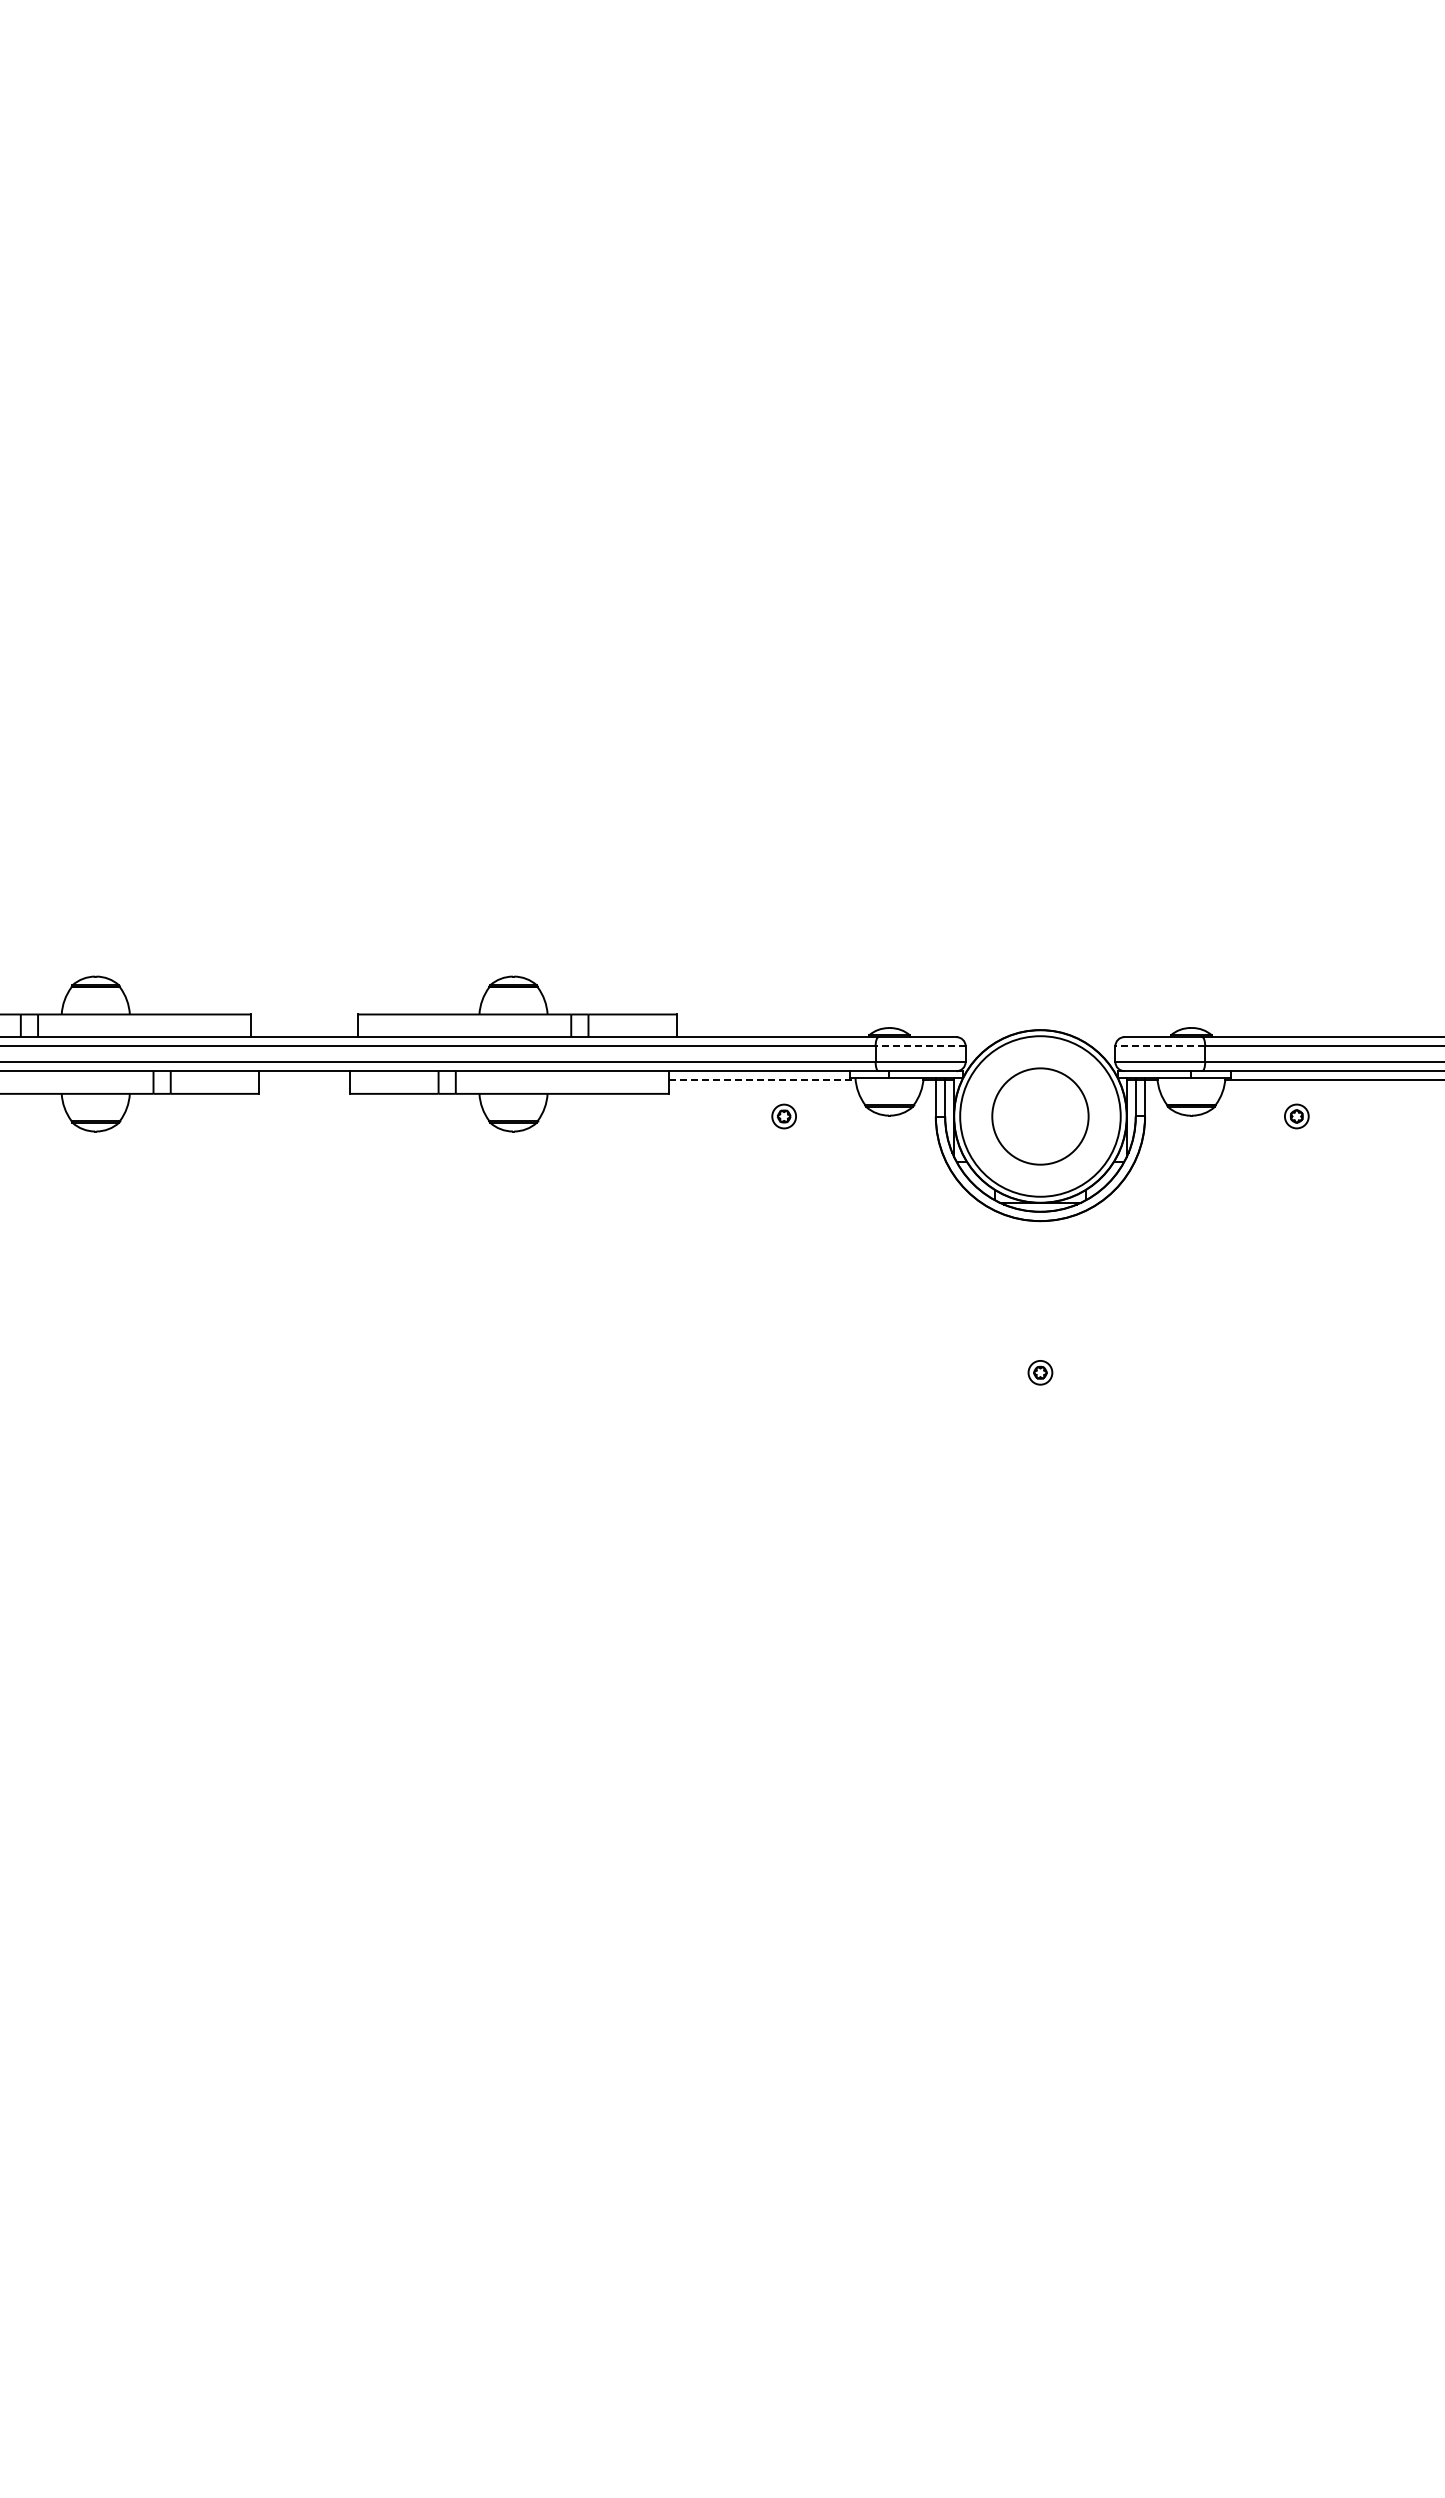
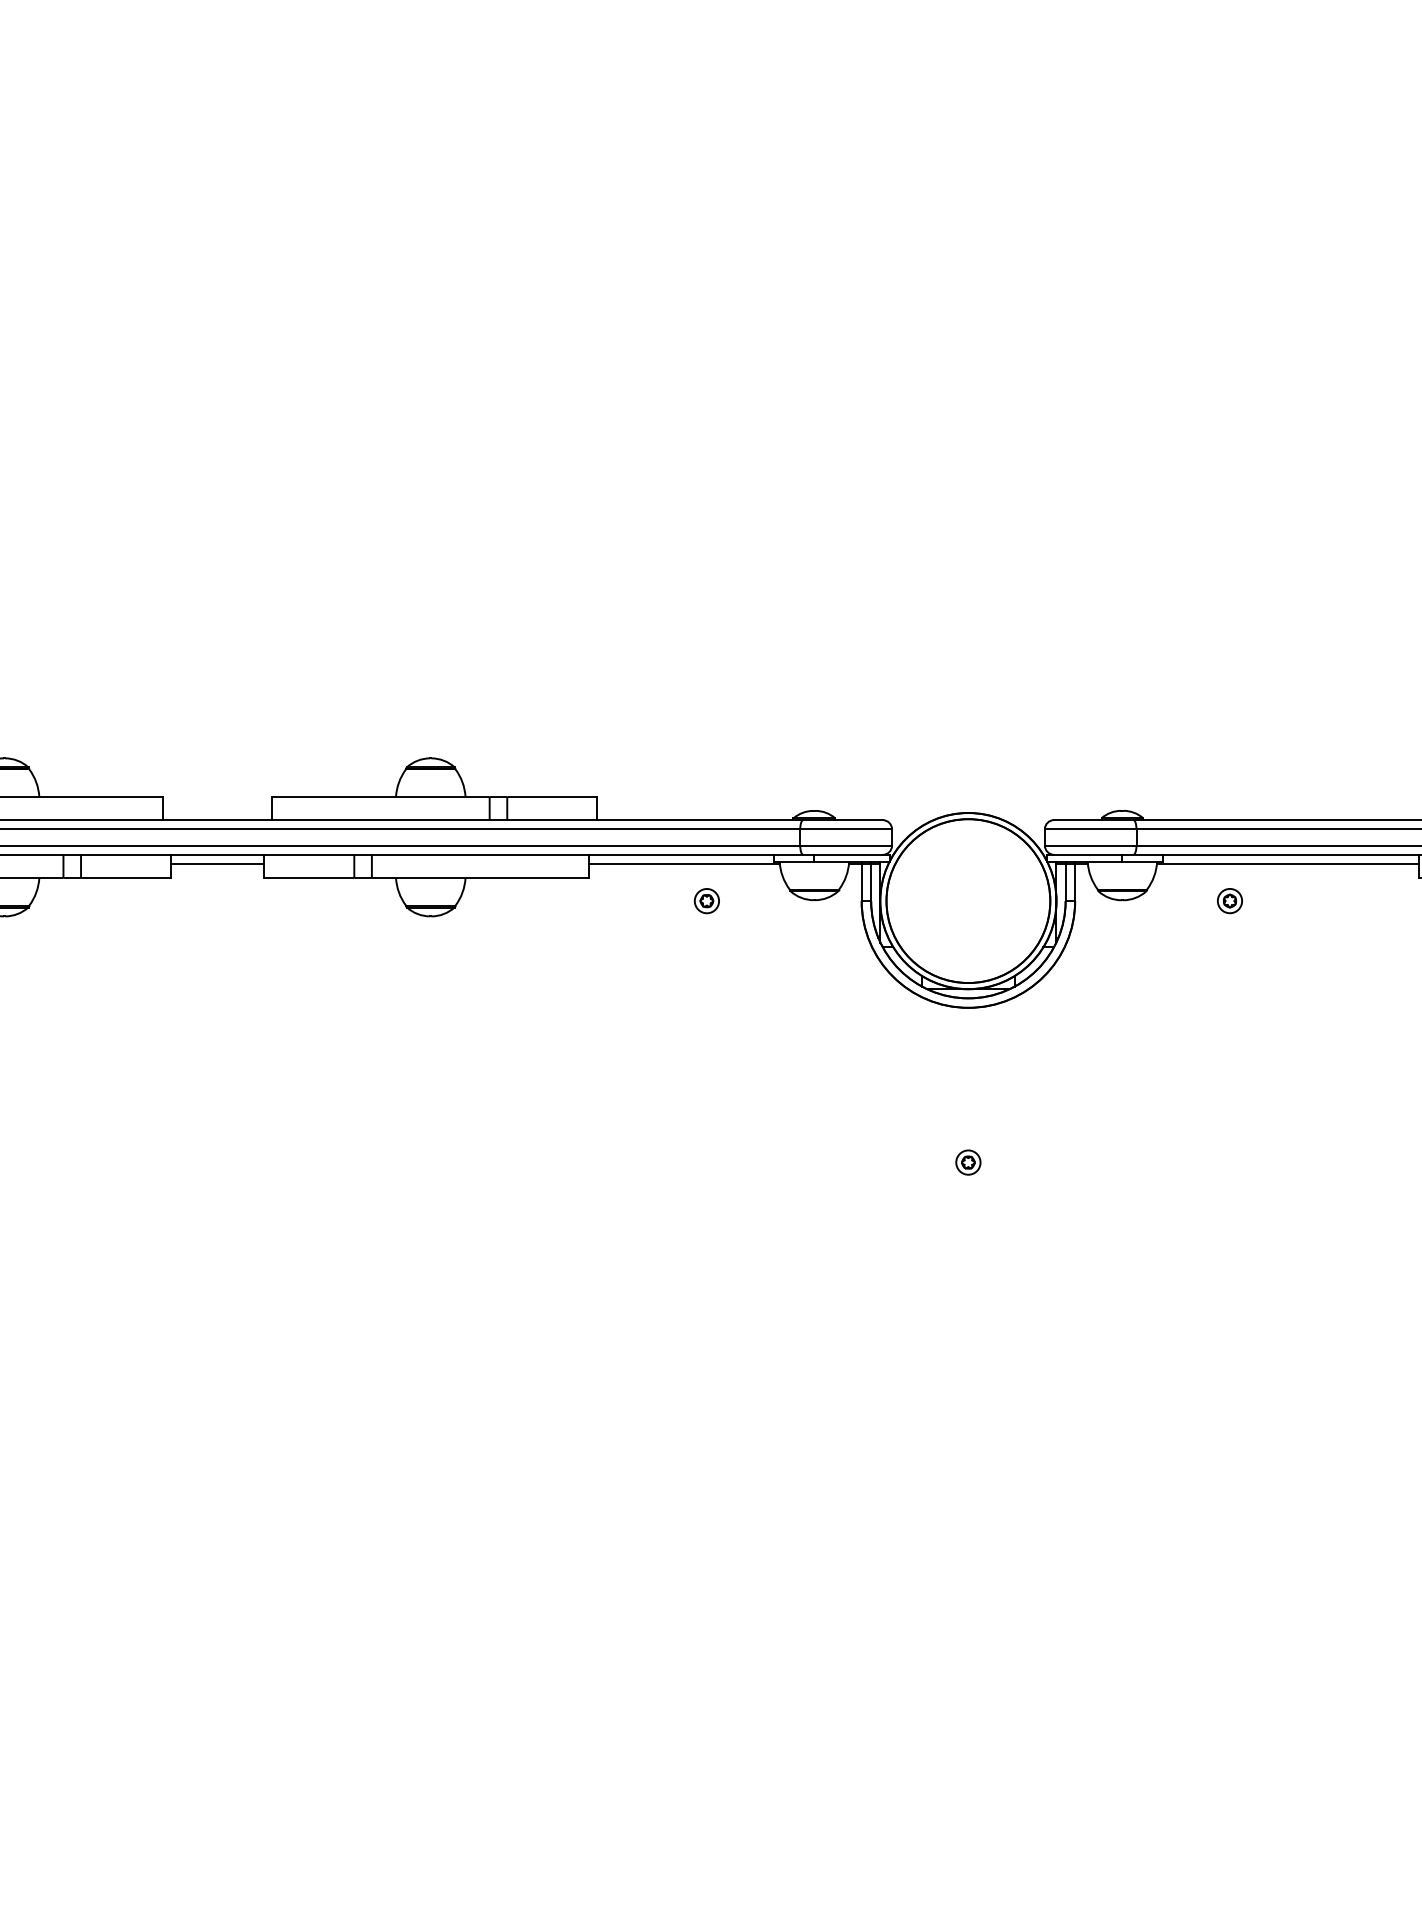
line: (920, 1046) -> (846, 829), dashed -> solid
line: (1160, 1046) -> (1090, 829), dashed -> solid
line: (304, 1080) -> (217, 864), added
line: (762, 1080) -> (684, 864), dashed -> solid
circle: (1040, 1116) -> (968, 901), size x1.67

